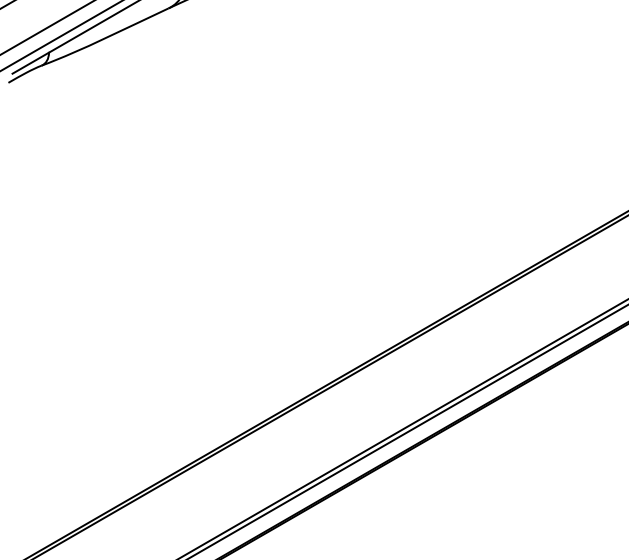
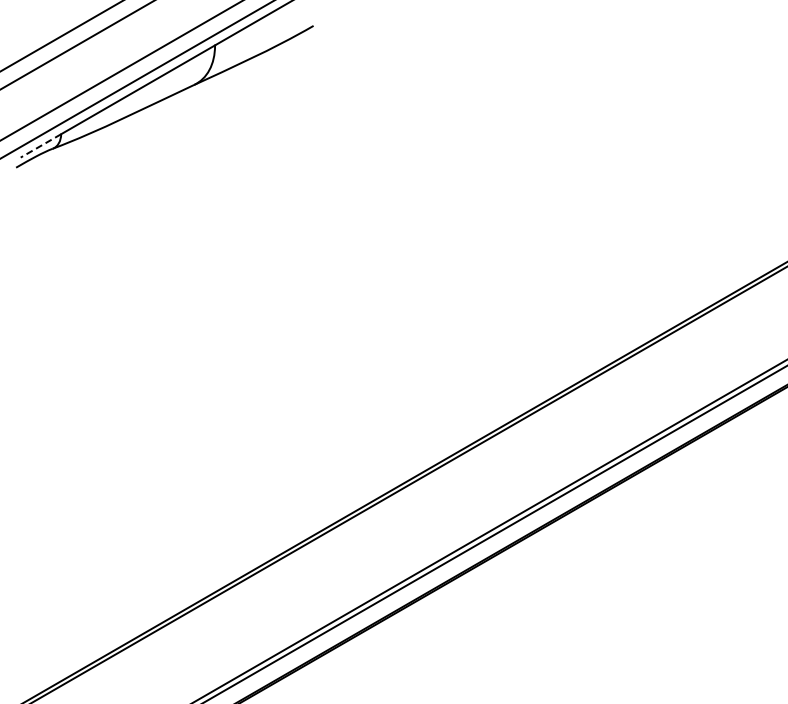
line: (30, 63) -> (40, 146), solid -> dashed

